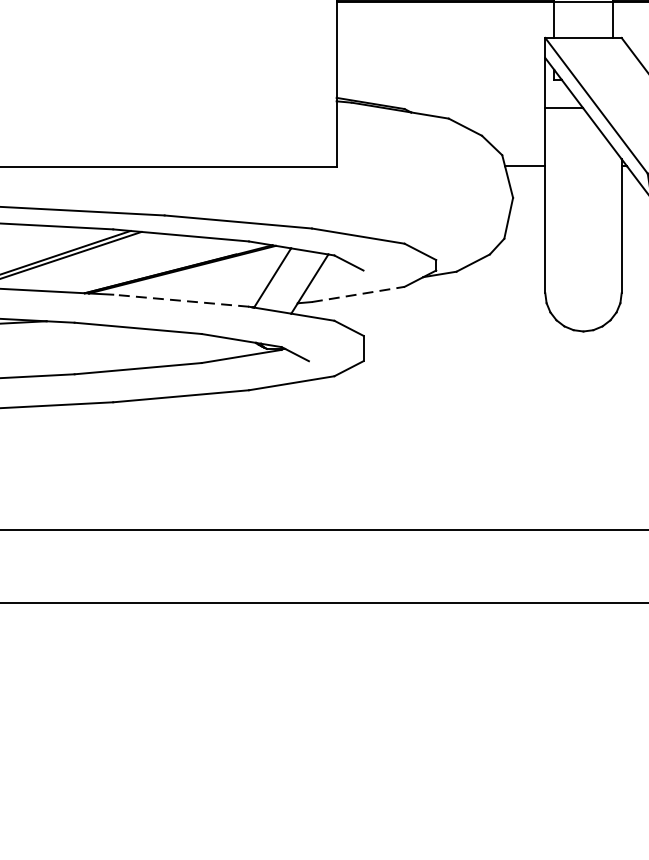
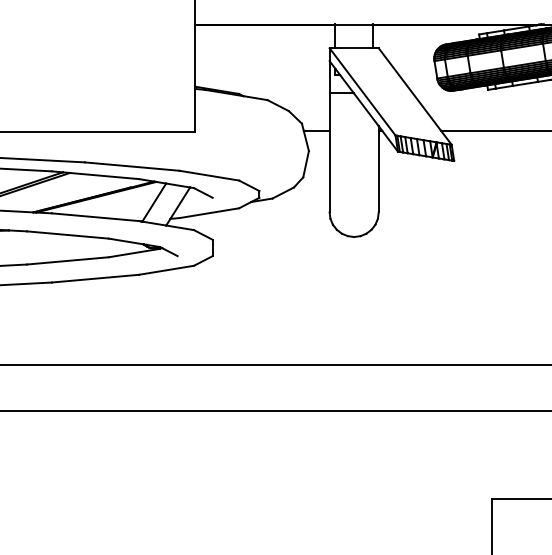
line: (358, 294) -> (209, 213), dashed -> solid
line: (181, 301) -> (95, 217), dashed -> solid

